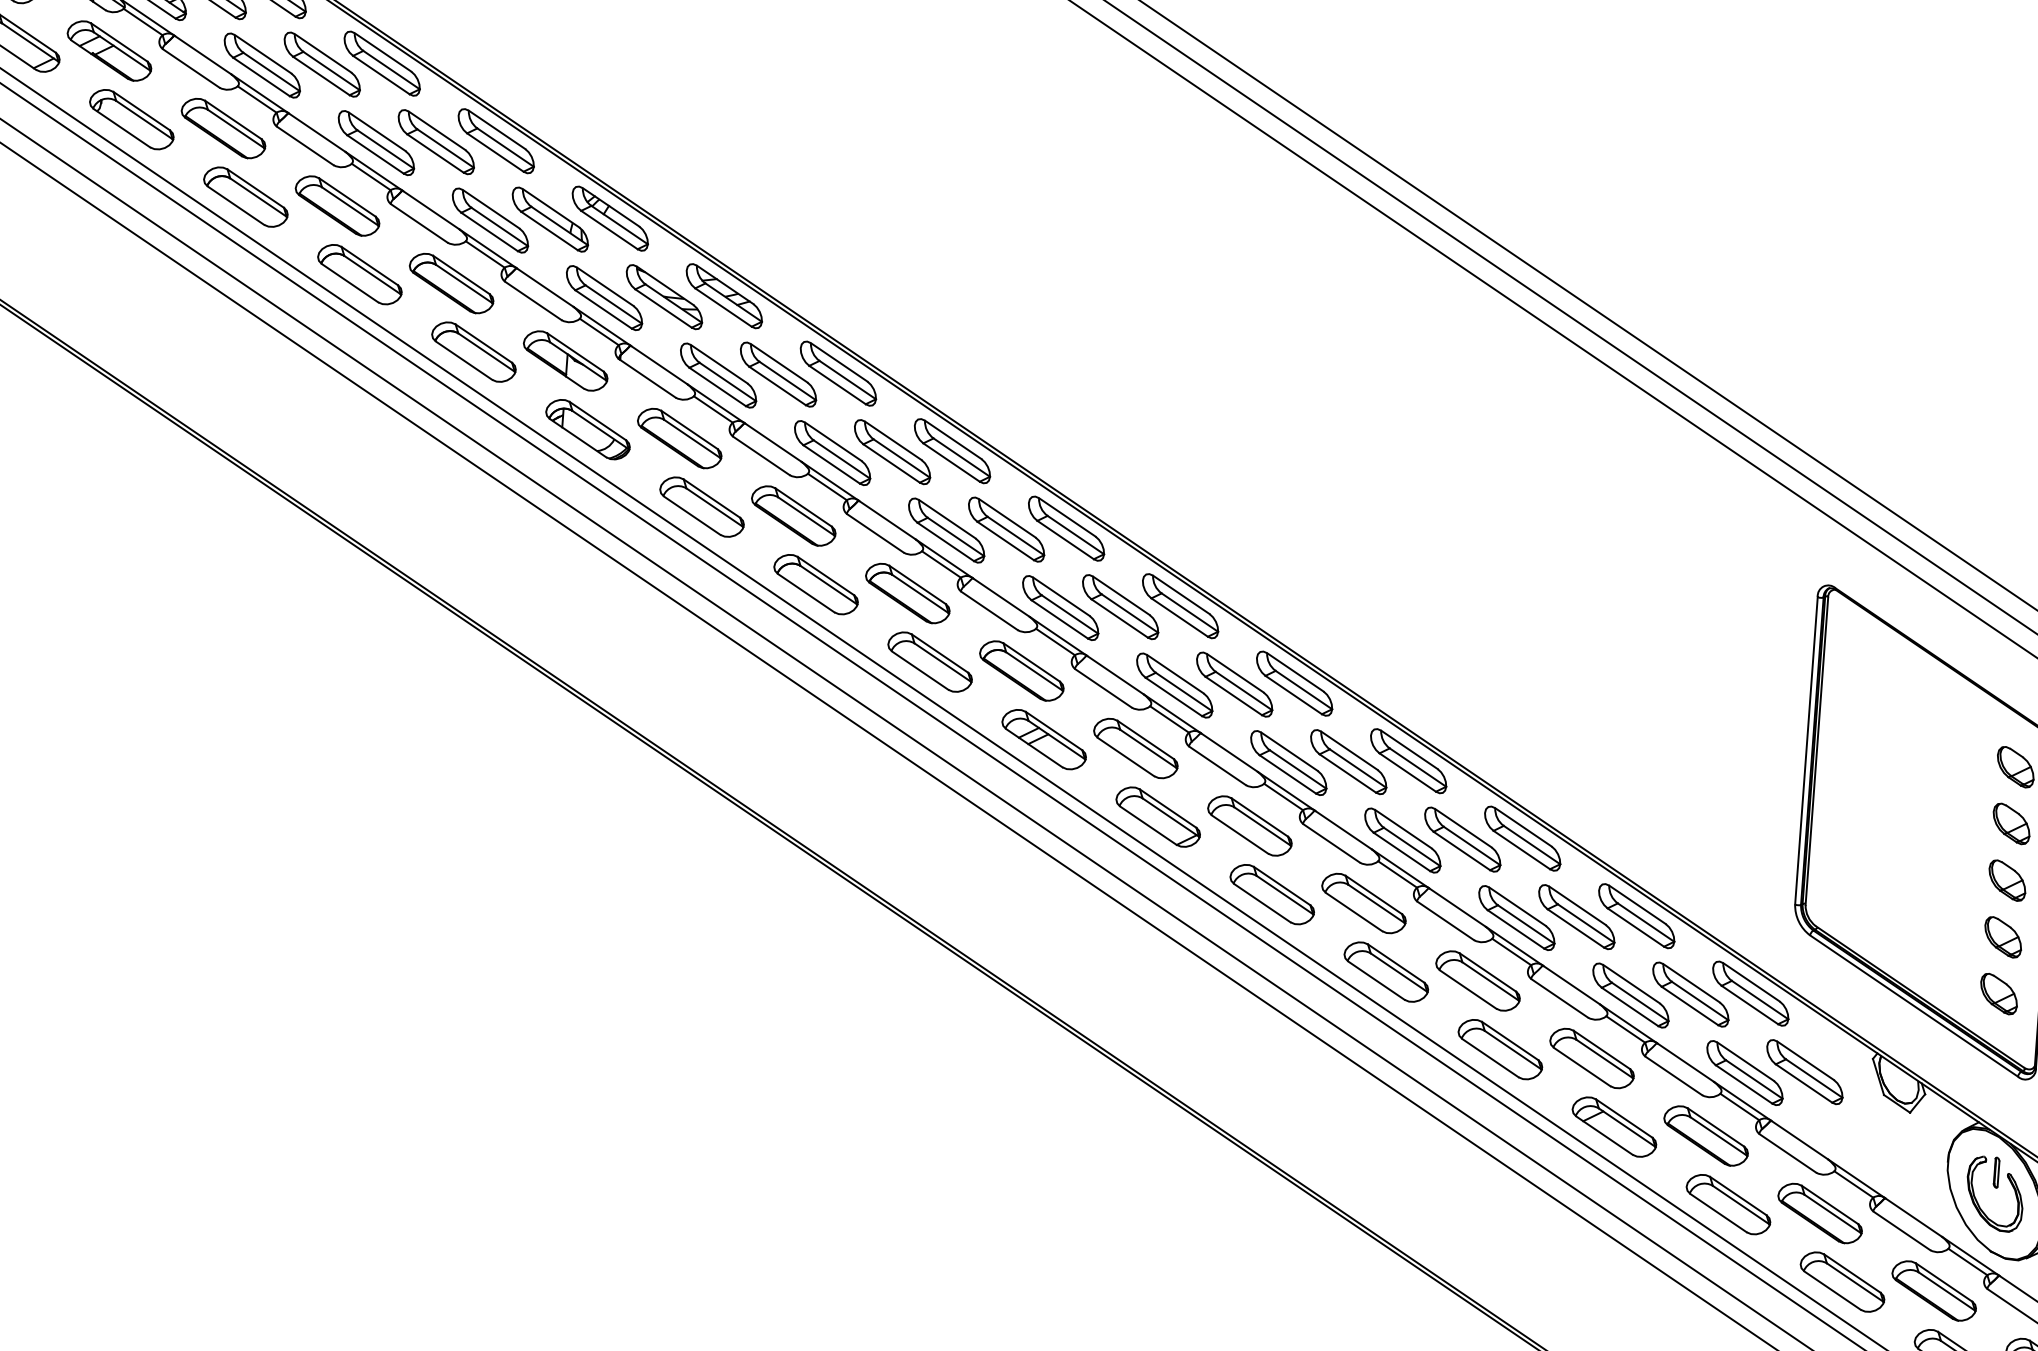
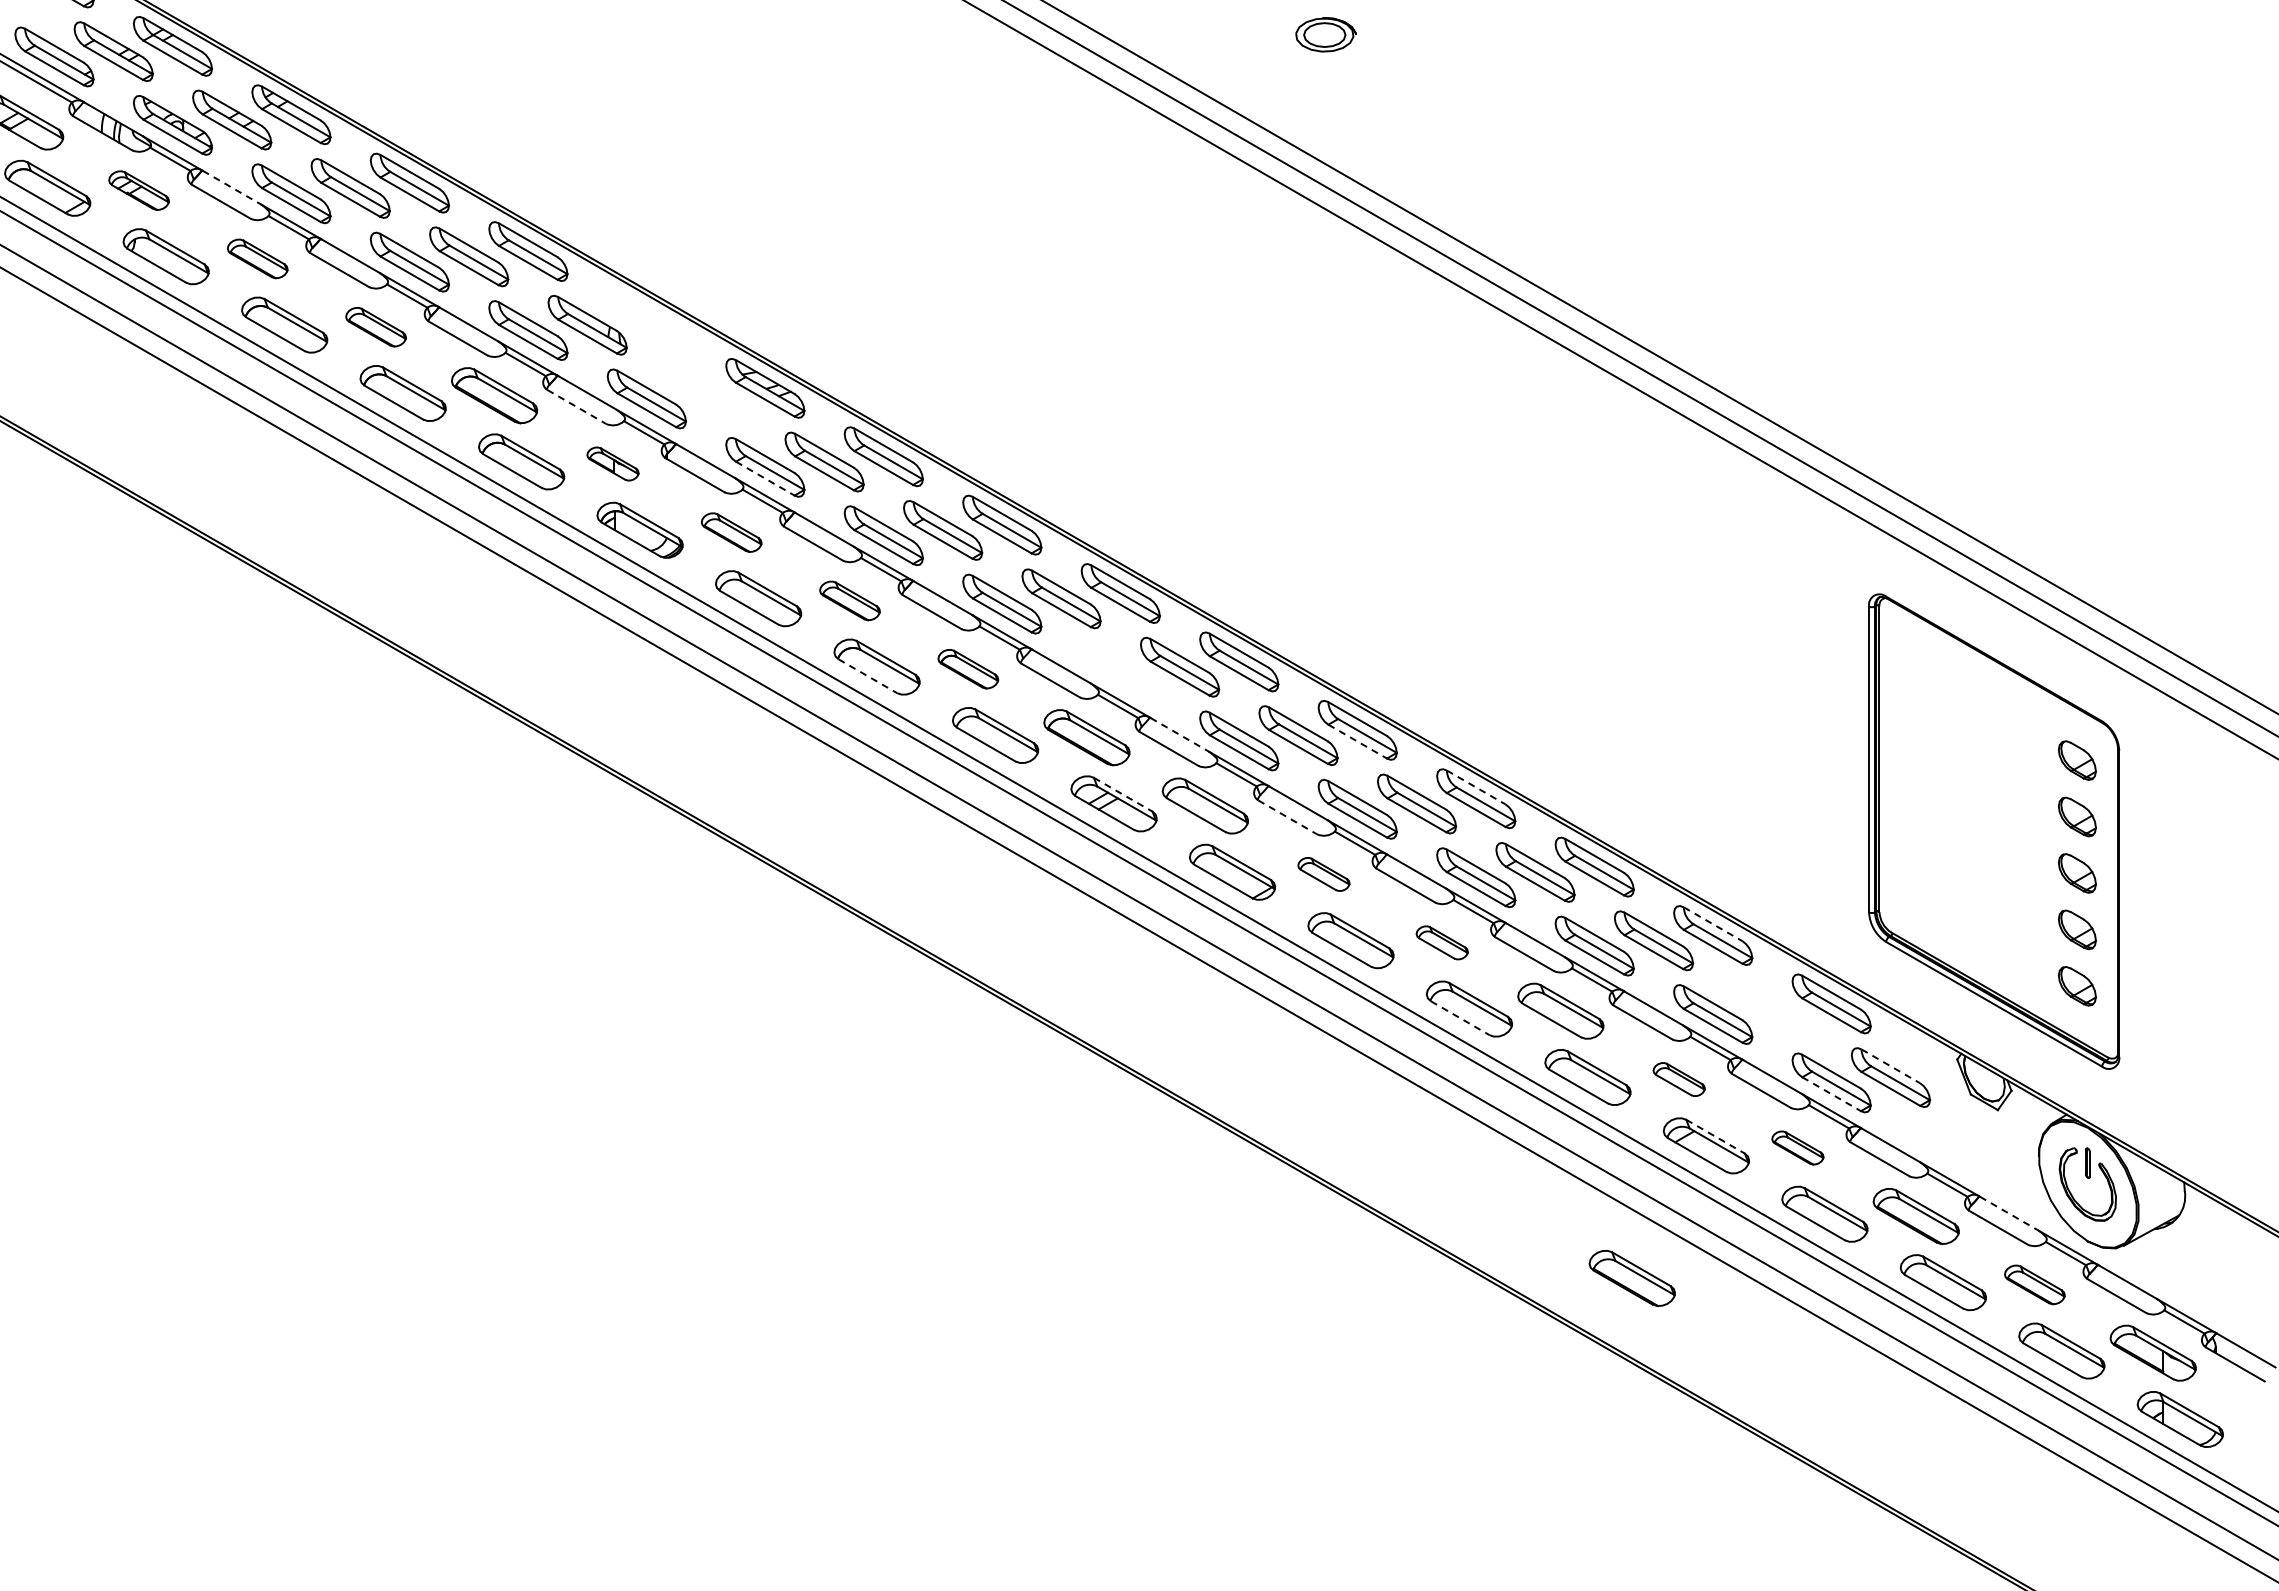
part: (108, 51) -> (138, 190), size x0.7
line: (203, 54) -> (232, 187), solid -> dashed
part: (223, 128) -> (257, 258), size x0.7
part: (337, 205) -> (375, 326), size x0.7
part: (609, 218) -> (646, 319), removed
part: (664, 297) -> (706, 393), removed
line: (533, 300) -> (576, 406), solid -> dashed
part: (565, 360) -> (612, 463), size x0.6
line: (717, 386) -> (765, 478), solid -> dashed
part: (679, 438) -> (731, 532), size x0.7
part: (793, 515) -> (849, 600), size x0.7
part: (906, 592) -> (967, 668), size x0.7
line: (805, 593) -> (867, 676), solid -> dashed
part: (1060, 608) -> (1120, 672), removed
line: (1115, 674) -> (1179, 734), solid -> dashed
line: (1293, 694) -> (1357, 741), solid -> dashed
line: (1054, 730) -> (1123, 794), solid -> dashed
line: (1409, 749) -> (1476, 787), solid -> dashed
line: (1217, 766) -> (1287, 817), solid -> dashed
part: (1249, 826) -> (1323, 874), size x0.6
part: (1363, 903) -> (1441, 942), size x0.6
line: (1637, 905) -> (1713, 924), solid -> dashed
line: (1376, 980) -> (1460, 1018), solid -> dashed
part: (1690, 993) -> (1772, 1008), removed
part: (1591, 1058) -> (1678, 1079), size x0.6
line: (1805, 1060) -> (1890, 1066), solid -> dashed
line: (1743, 1084) -> (1831, 1094), solid -> dashed
line: (1624, 1118) -> (1715, 1136), solid -> dashed
part: (1705, 1135) -> (1797, 1147), size x0.6
line: (1914, 1217) -> (2009, 1213), solid -> dashed
part: (1529, 1254) -> (1631, 1278), added
part: (1933, 1290) -> (2034, 1284), size x0.7

